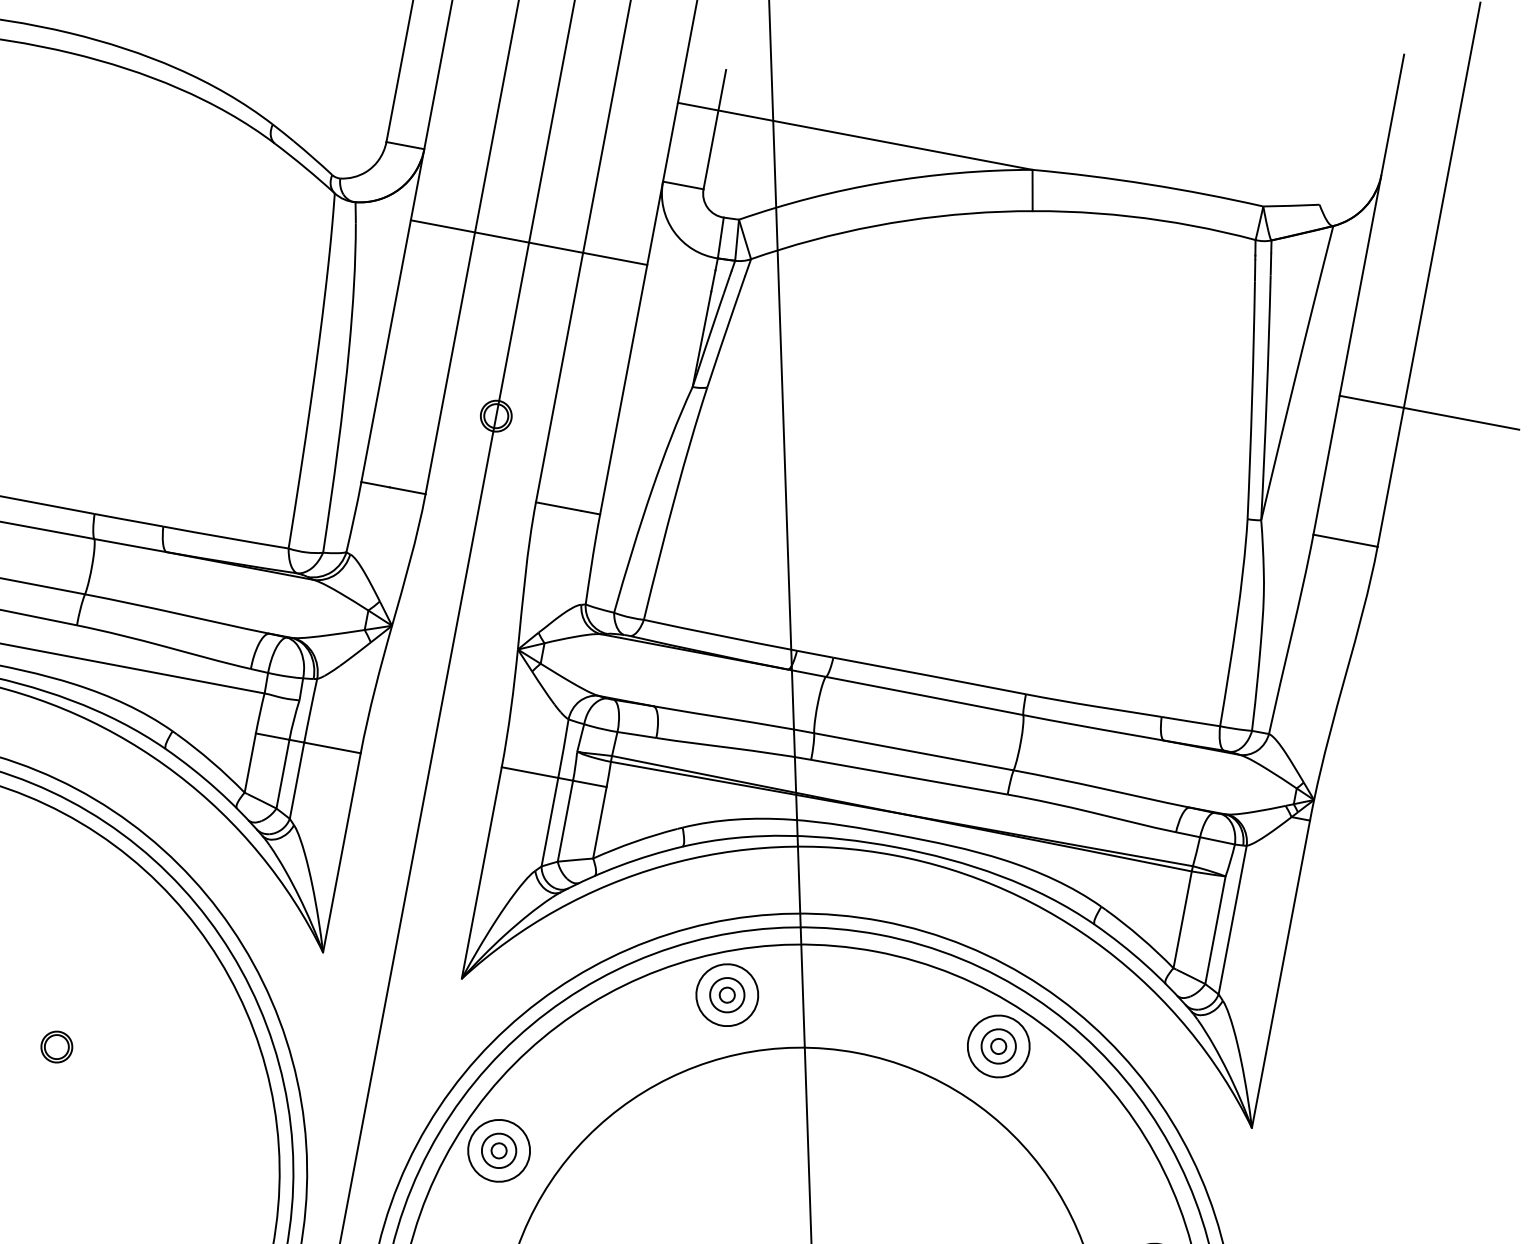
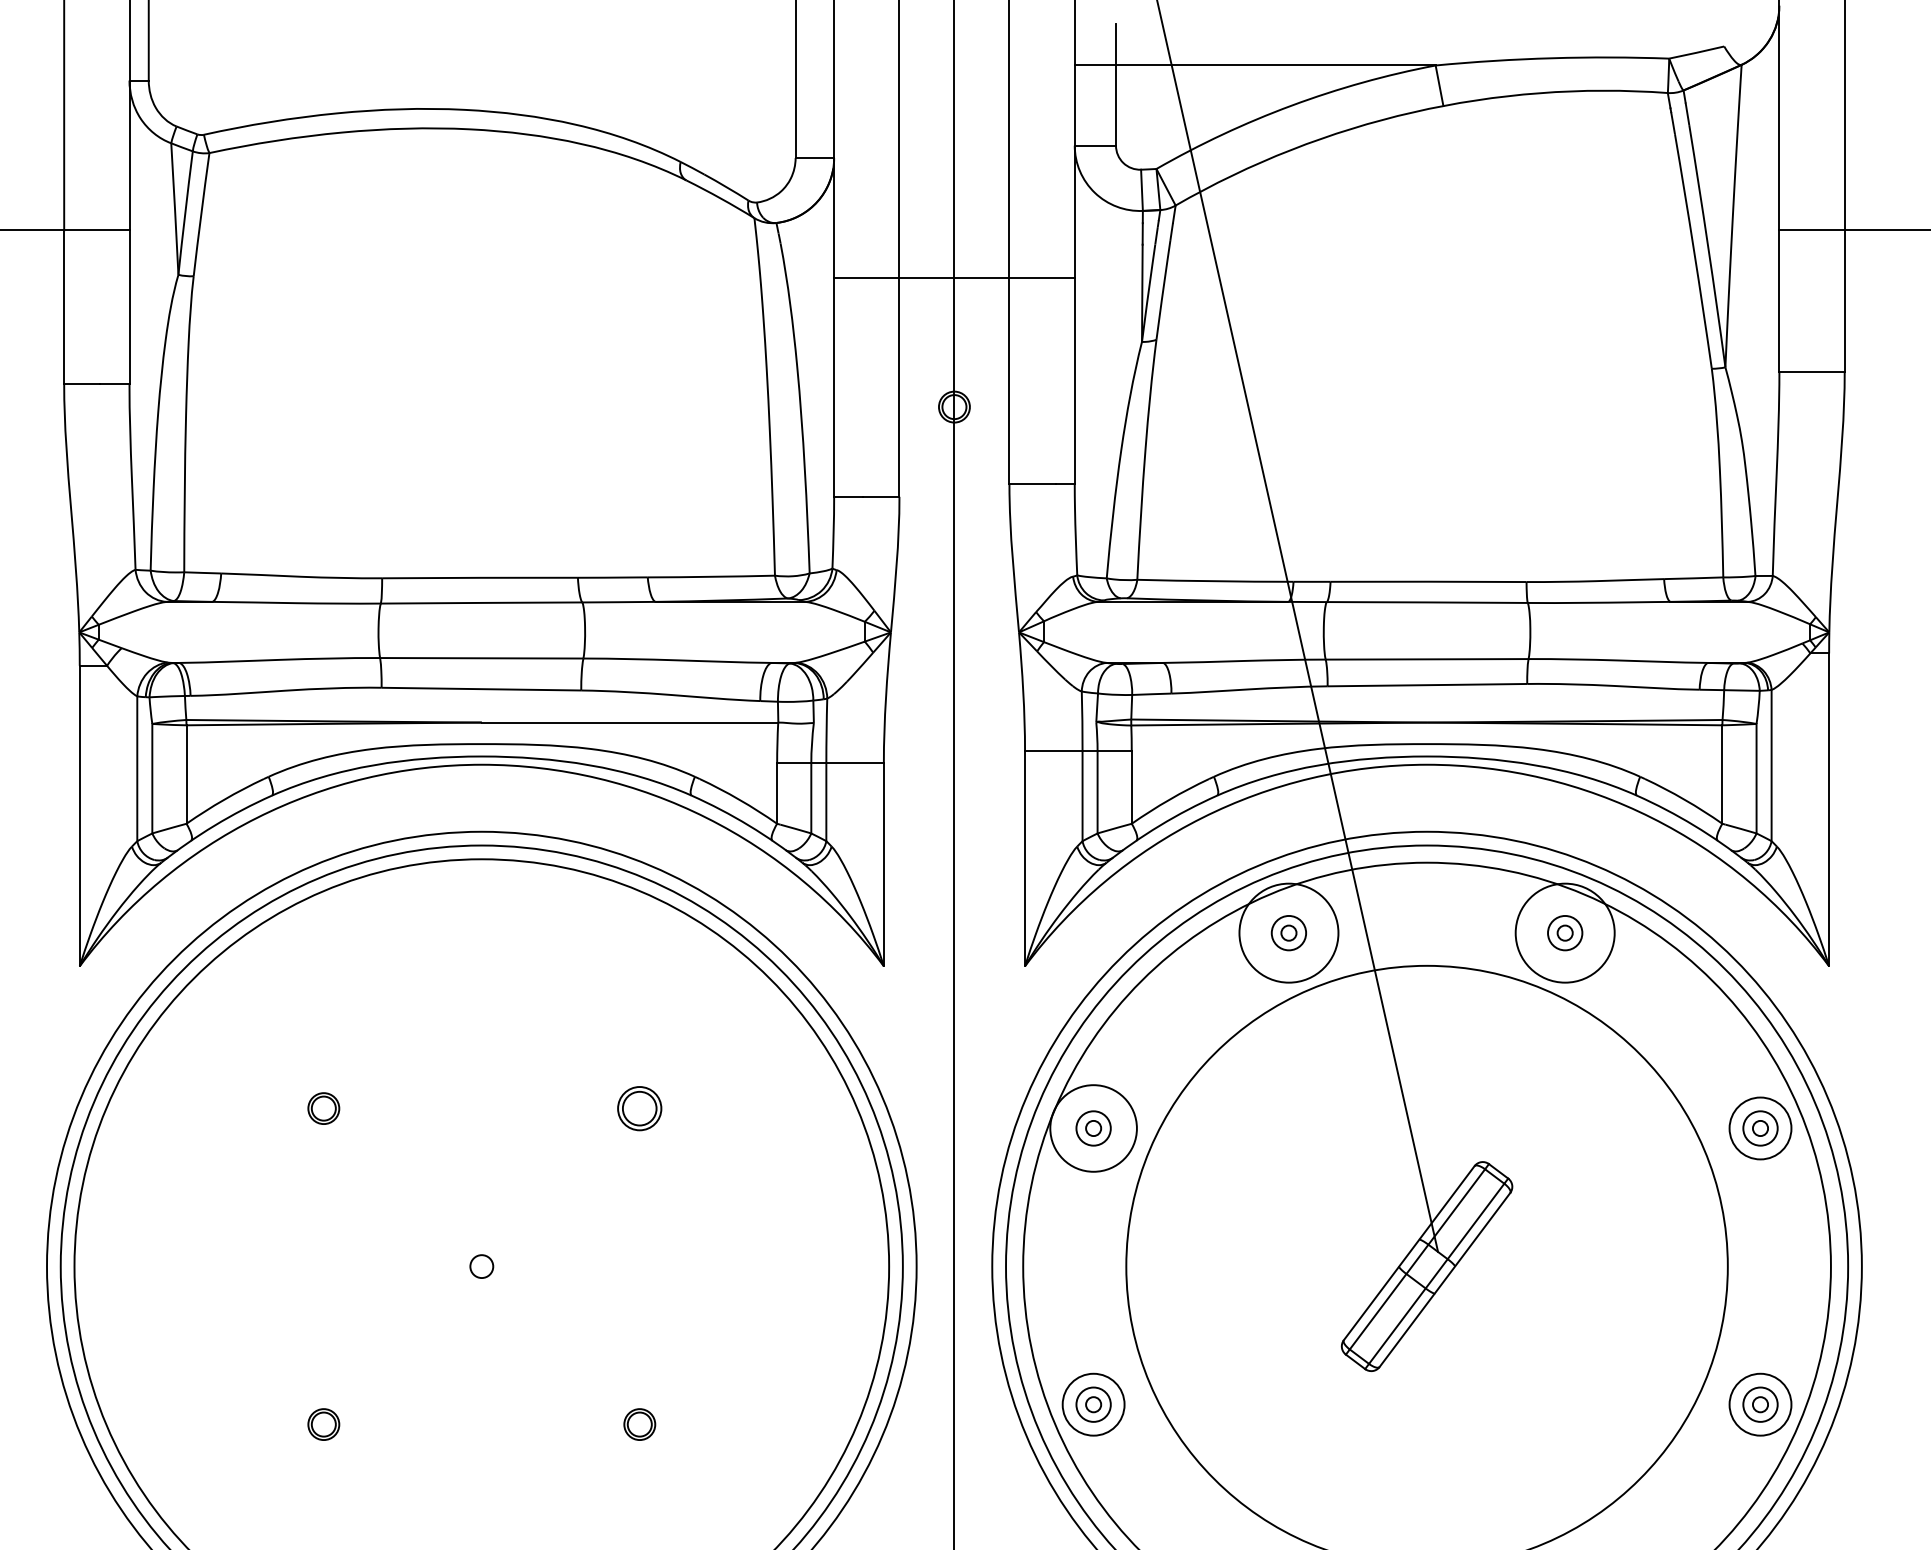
line: (529, 242) -> (954, 278), moved
circle: (726, 995) -> (1288, 933), size x1.6
part: (56, 1046) -> (639, 1108), size x1.4
circle: (998, 1046) -> (1565, 933), size x1.6
circle: (498, 1150) -> (1093, 1128), size x1.4

